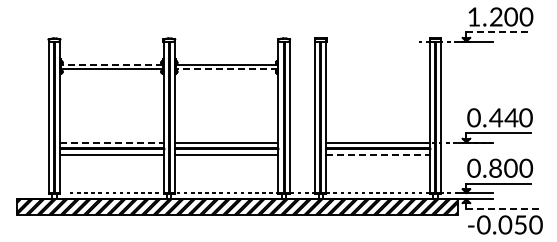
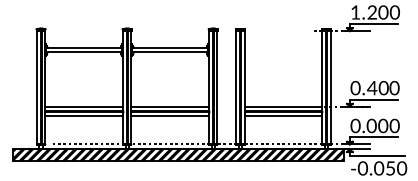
line: (499, 32) -> (374, 24), dashed -> solid
line: (111, 64) -> (83, 48), dashed -> solid
line: (226, 69) -> (170, 51), dashed -> solid
text: (511, 117) -> (383, 87), 44 -> 40
line: (111, 142) -> (83, 106), dashed -> solid
line: (378, 154) -> (283, 115), dashed -> solid
text: (495, 168) -> (371, 126), 0.800 -> 0.000
line: (503, 208) -> (377, 156), dashed -> solid

